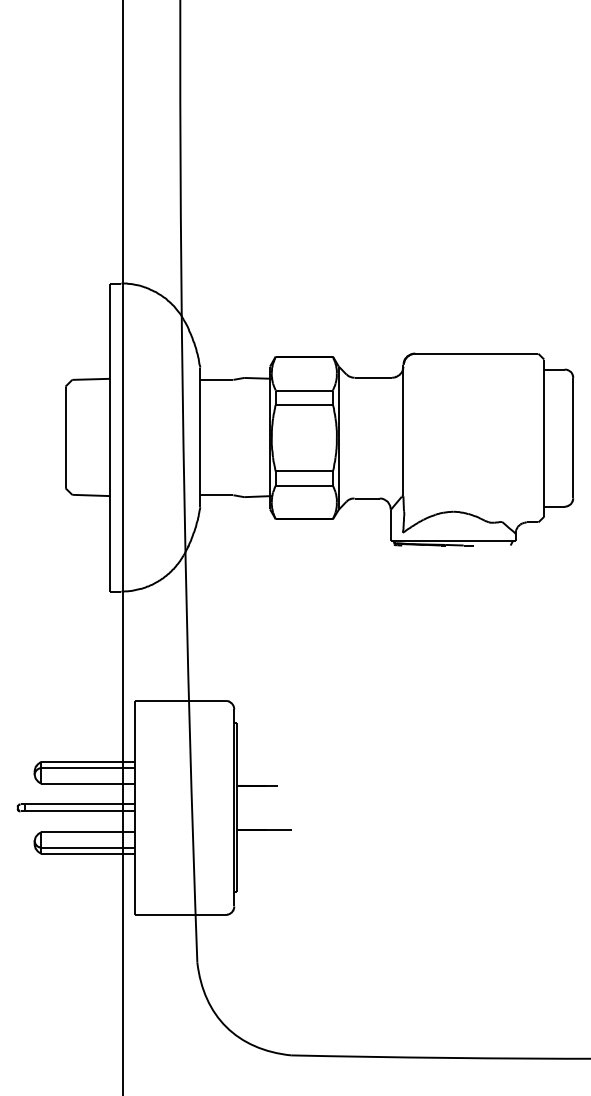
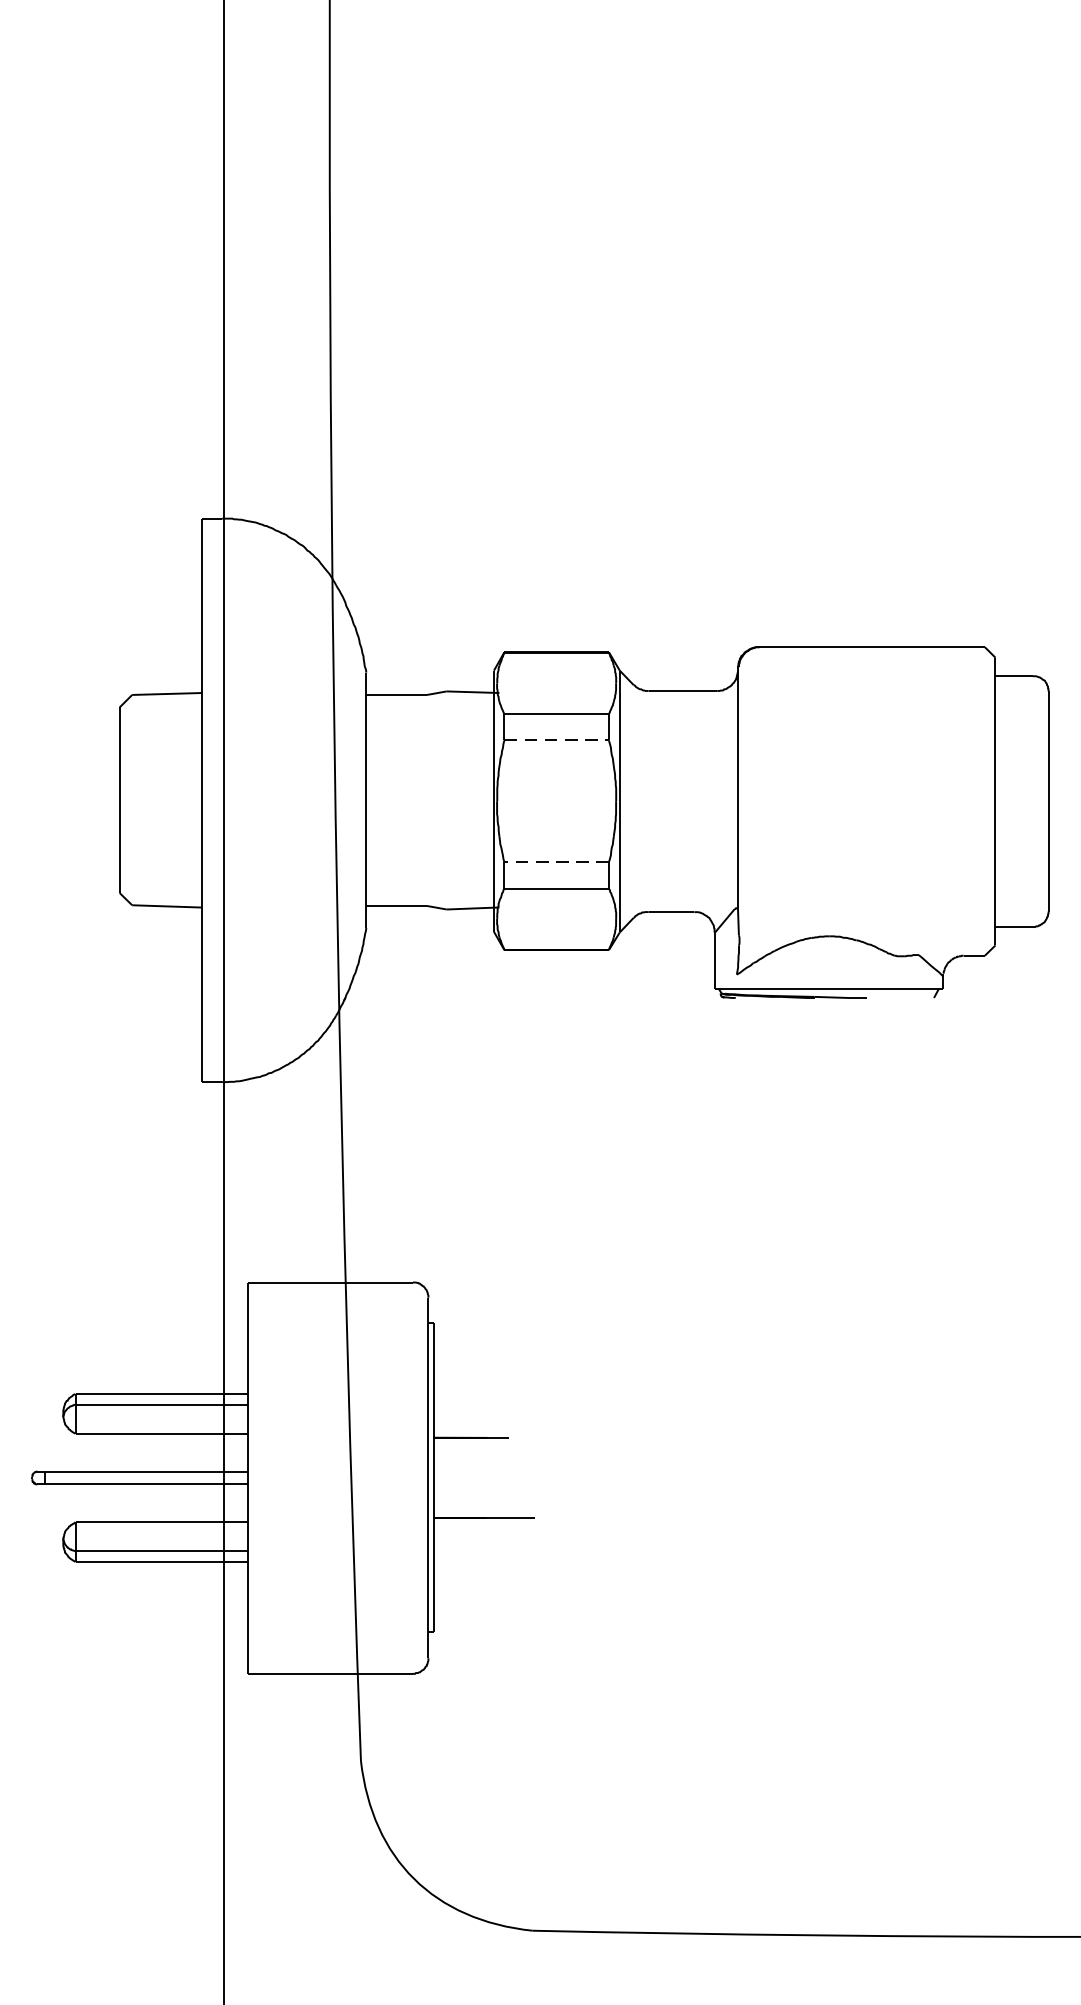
line: (304, 404) -> (556, 739), solid -> dashed
line: (304, 471) -> (556, 862), solid -> dashed

